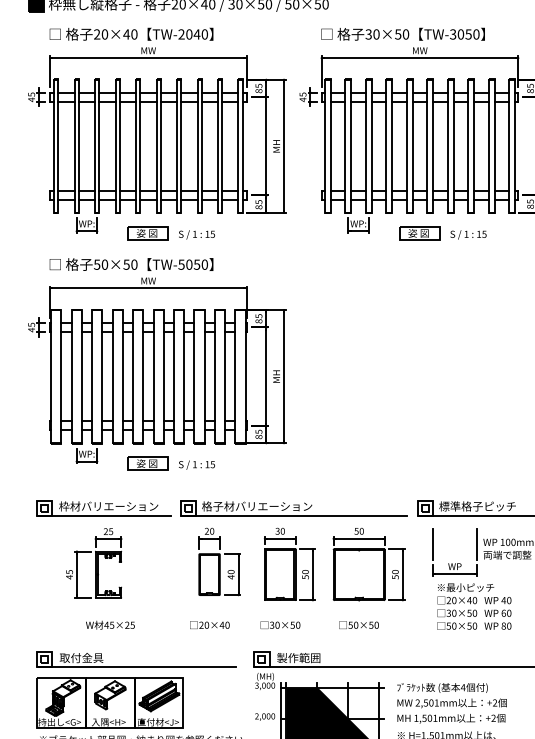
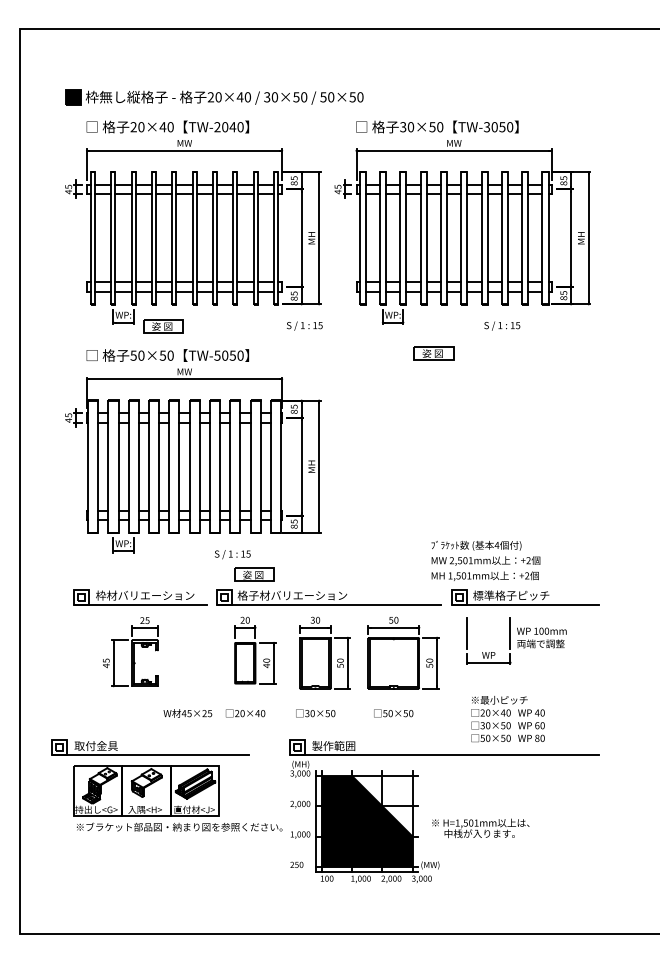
part: (148, 233) -> (163, 326), moved
part: (419, 233) -> (433, 353), moved
text: (196, 234) -> (304, 325), moved
part: (148, 463) -> (254, 574), moved
text: (473, 607) -> (507, 719), moved
text: (110, 625) -> (187, 713), moved
part: (136, 666) -> (150, 754), moved
text: (451, 702) -> (485, 560), moved

